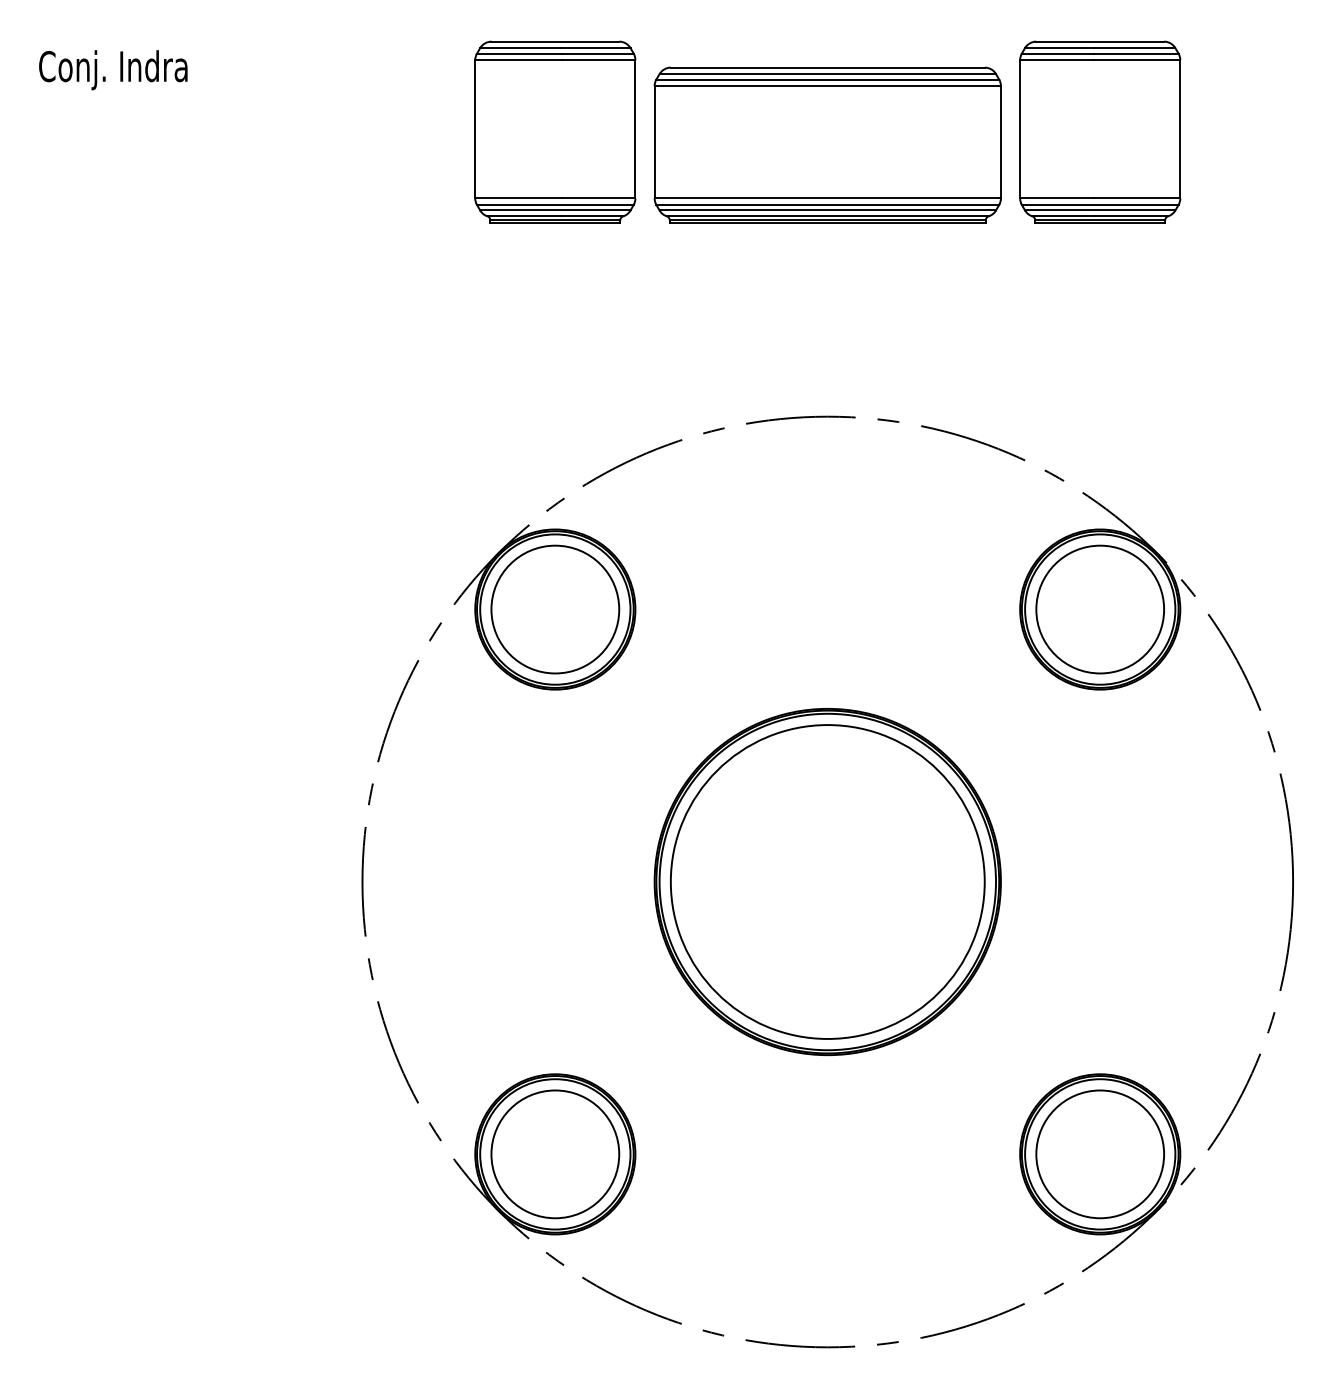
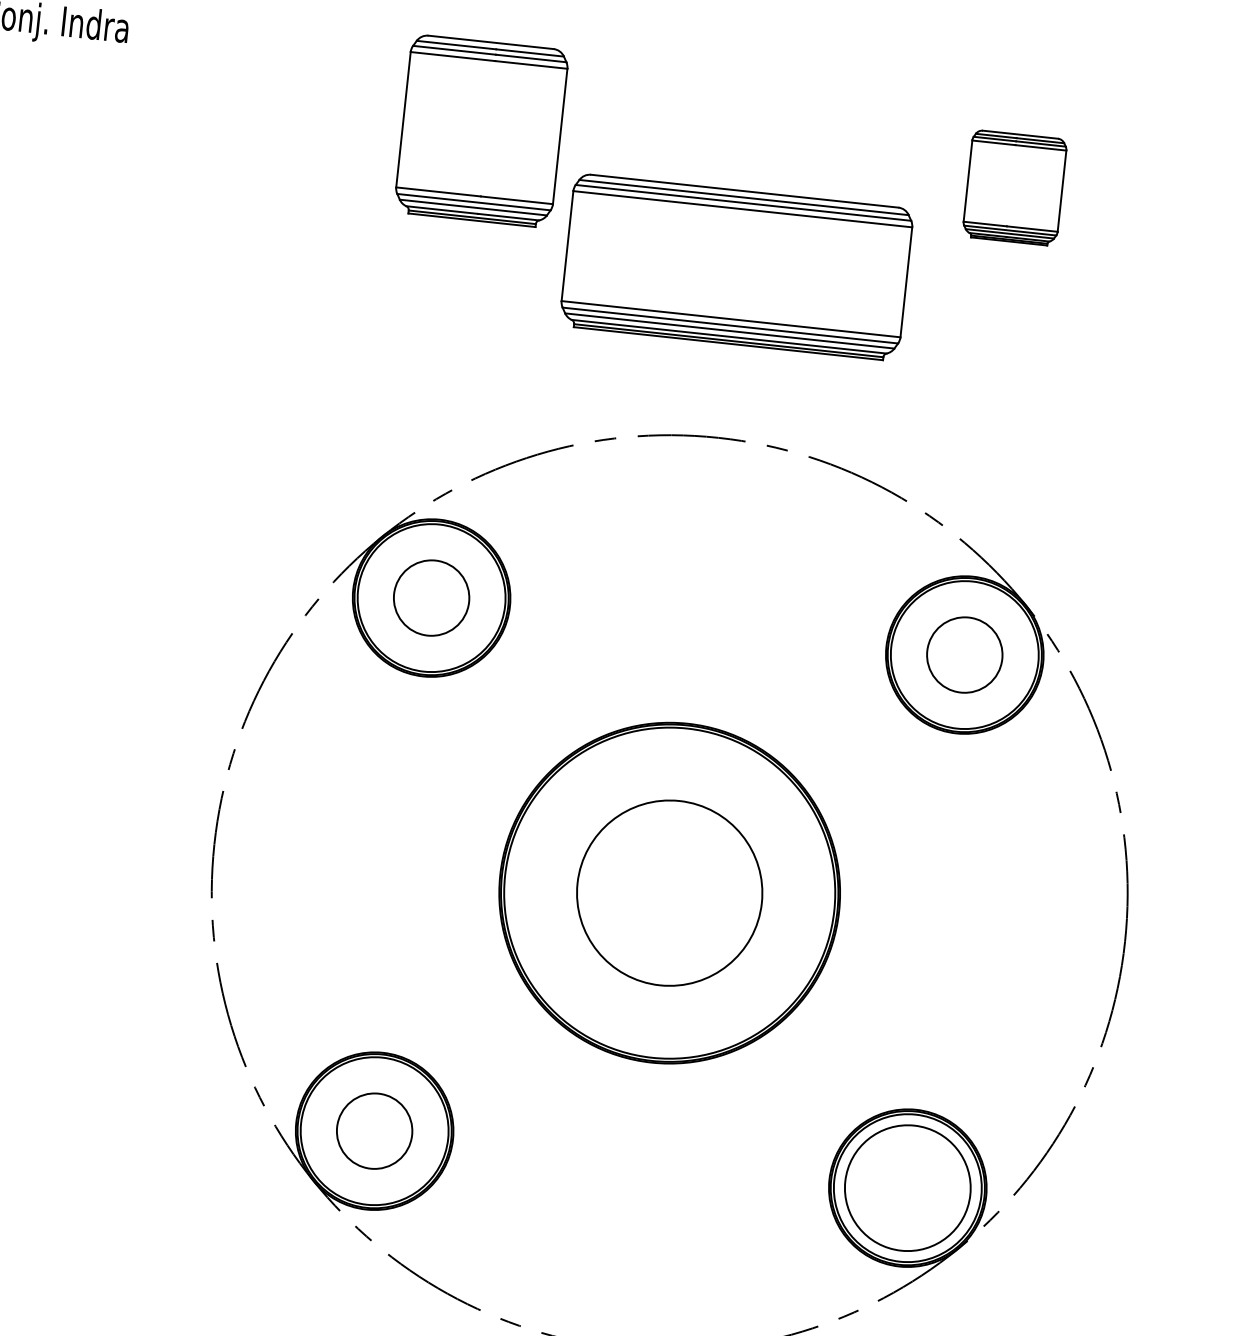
part: (1100, 131) -> (1015, 187), size x0.6
part: (827, 144) -> (736, 266), moved
circle: (555, 609) -> (431, 598), size x0.6
circle: (1100, 609) -> (965, 655), size x0.6
circle: (827, 881) -> (669, 892), size x0.6
circle: (555, 1154) -> (374, 1131), size x0.6

